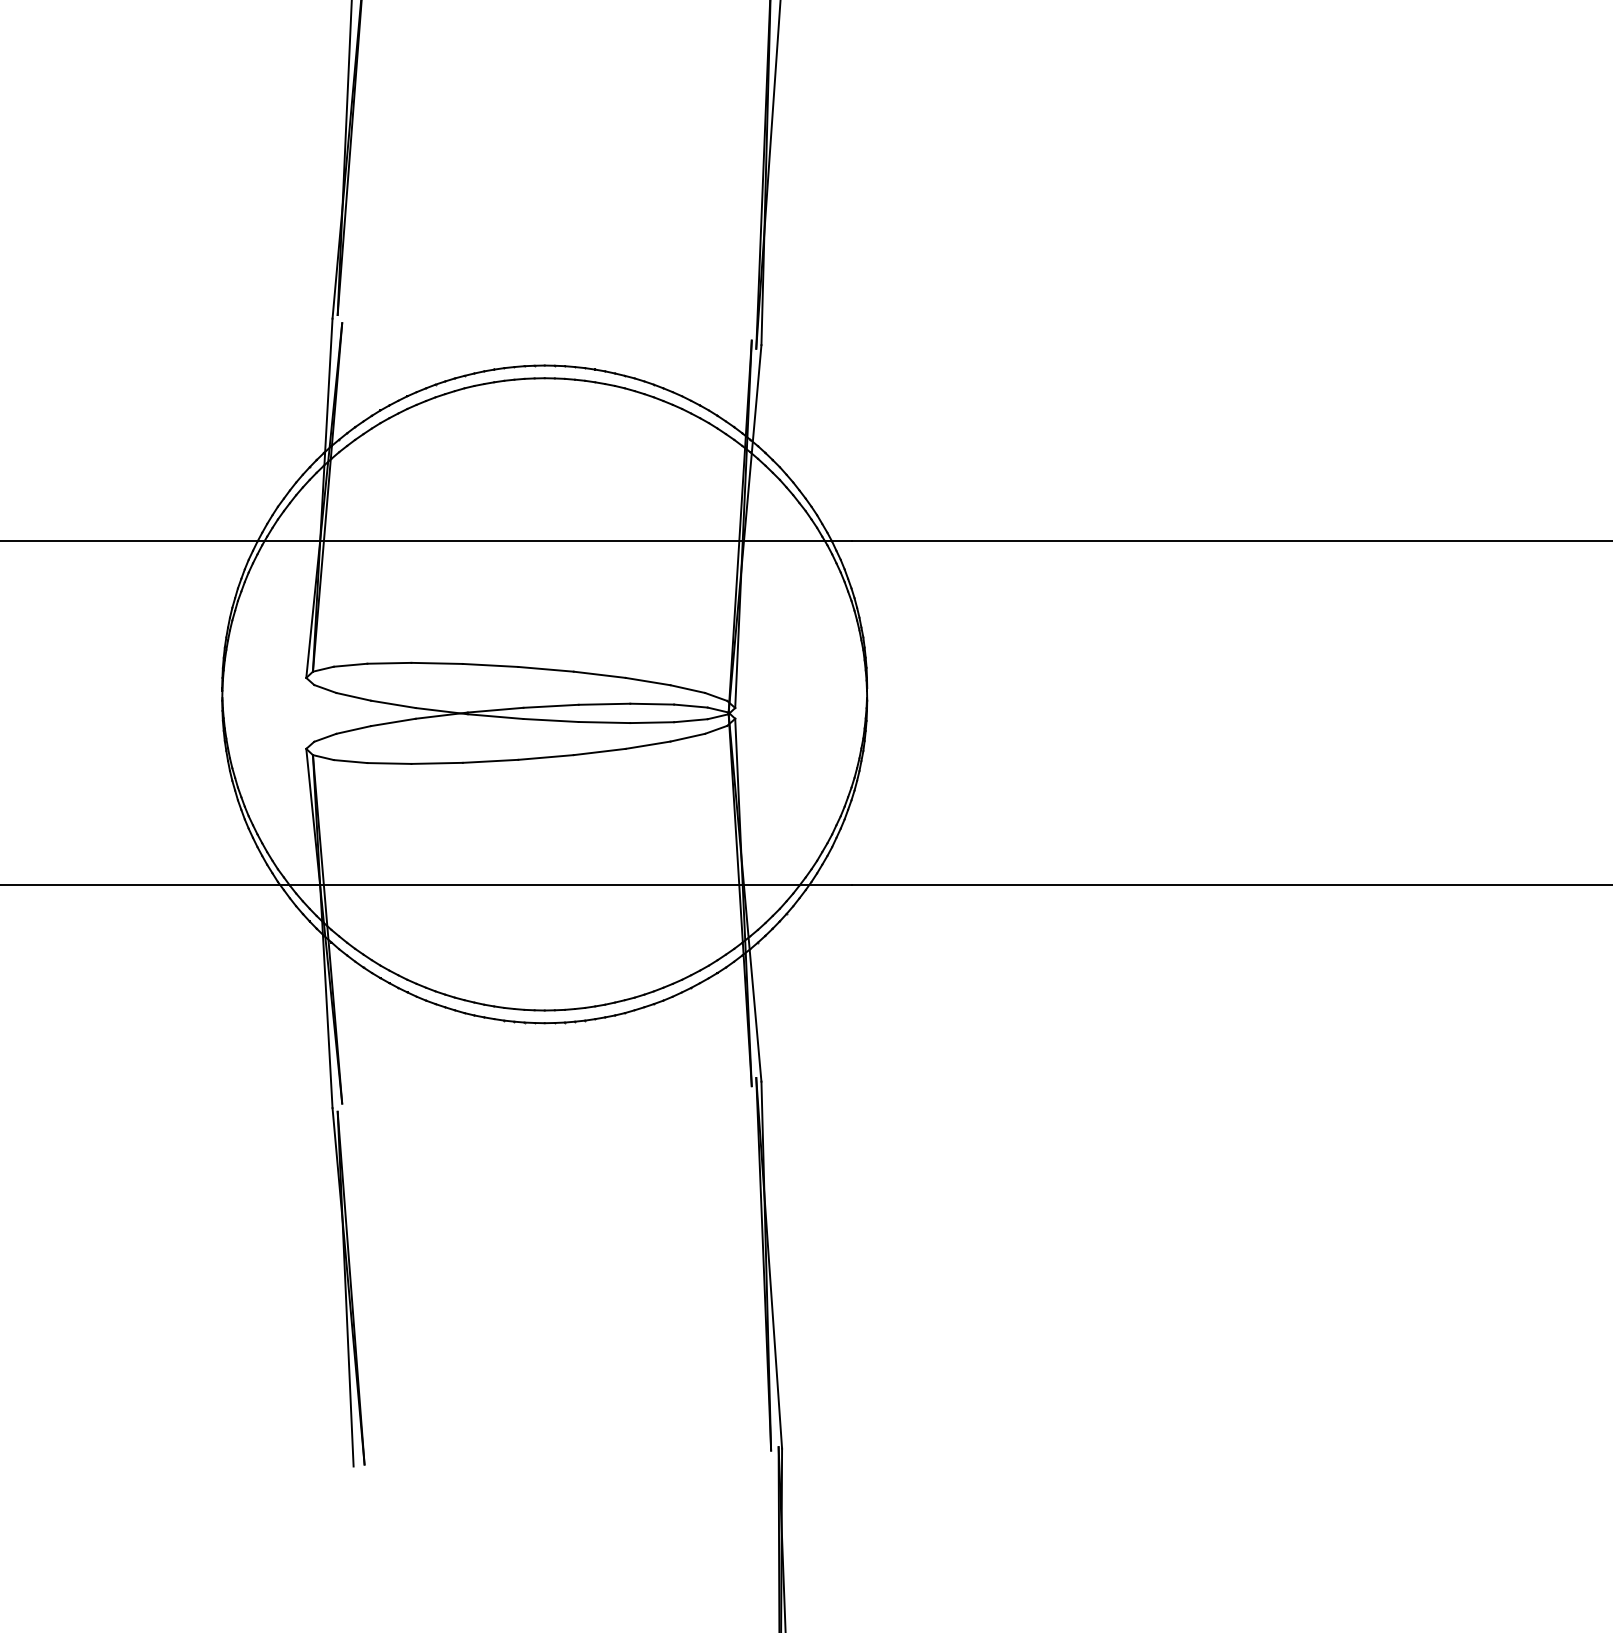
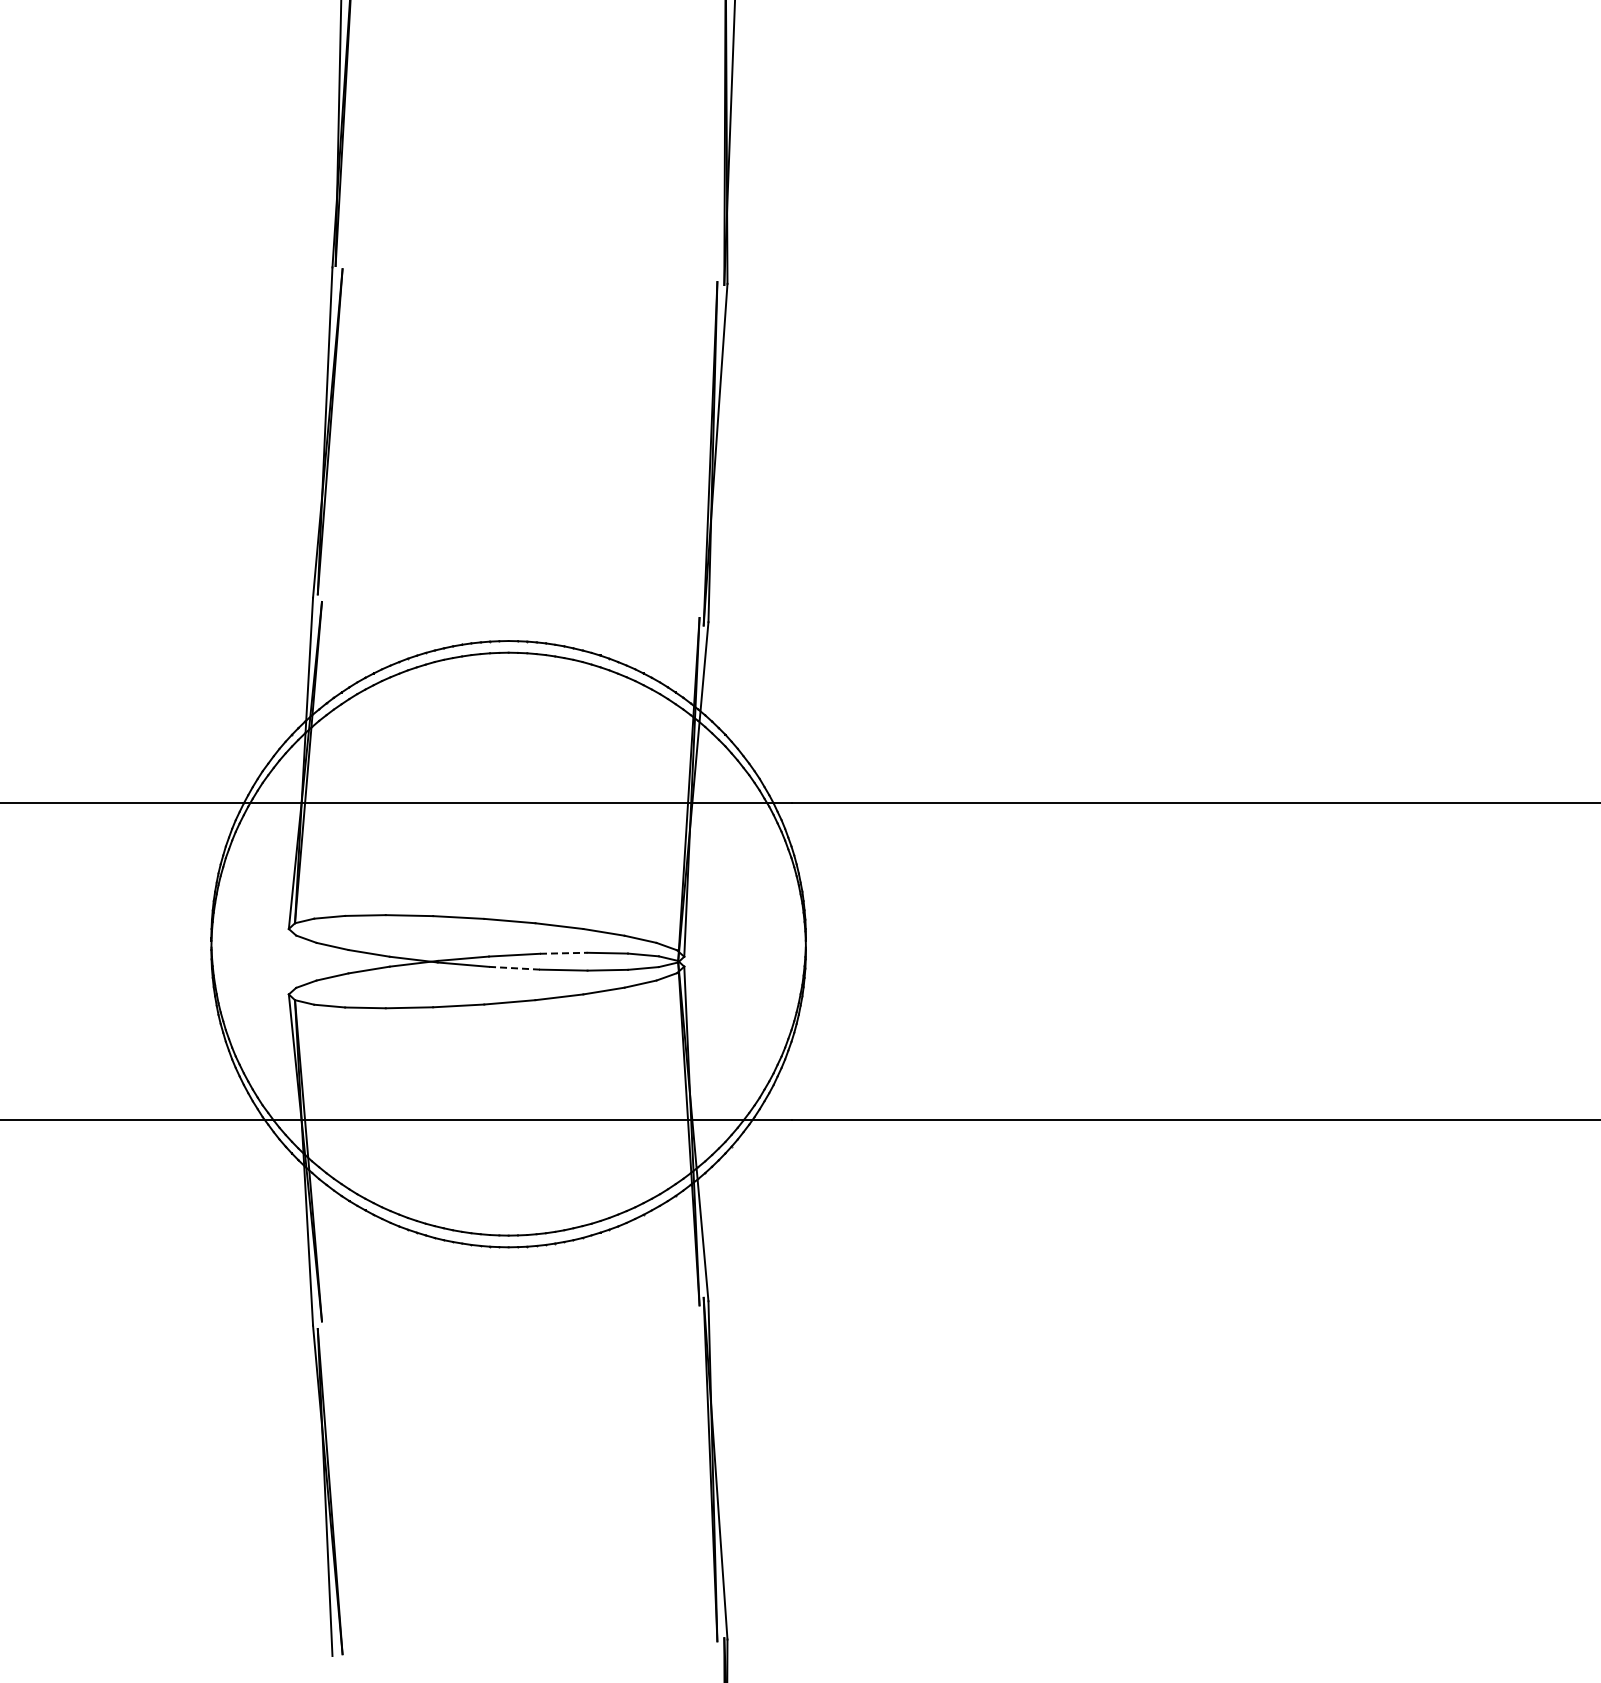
line: (604, 704) -> (563, 953), solid -> dashed
line: (551, 720) -> (514, 968), solid -> dashed

